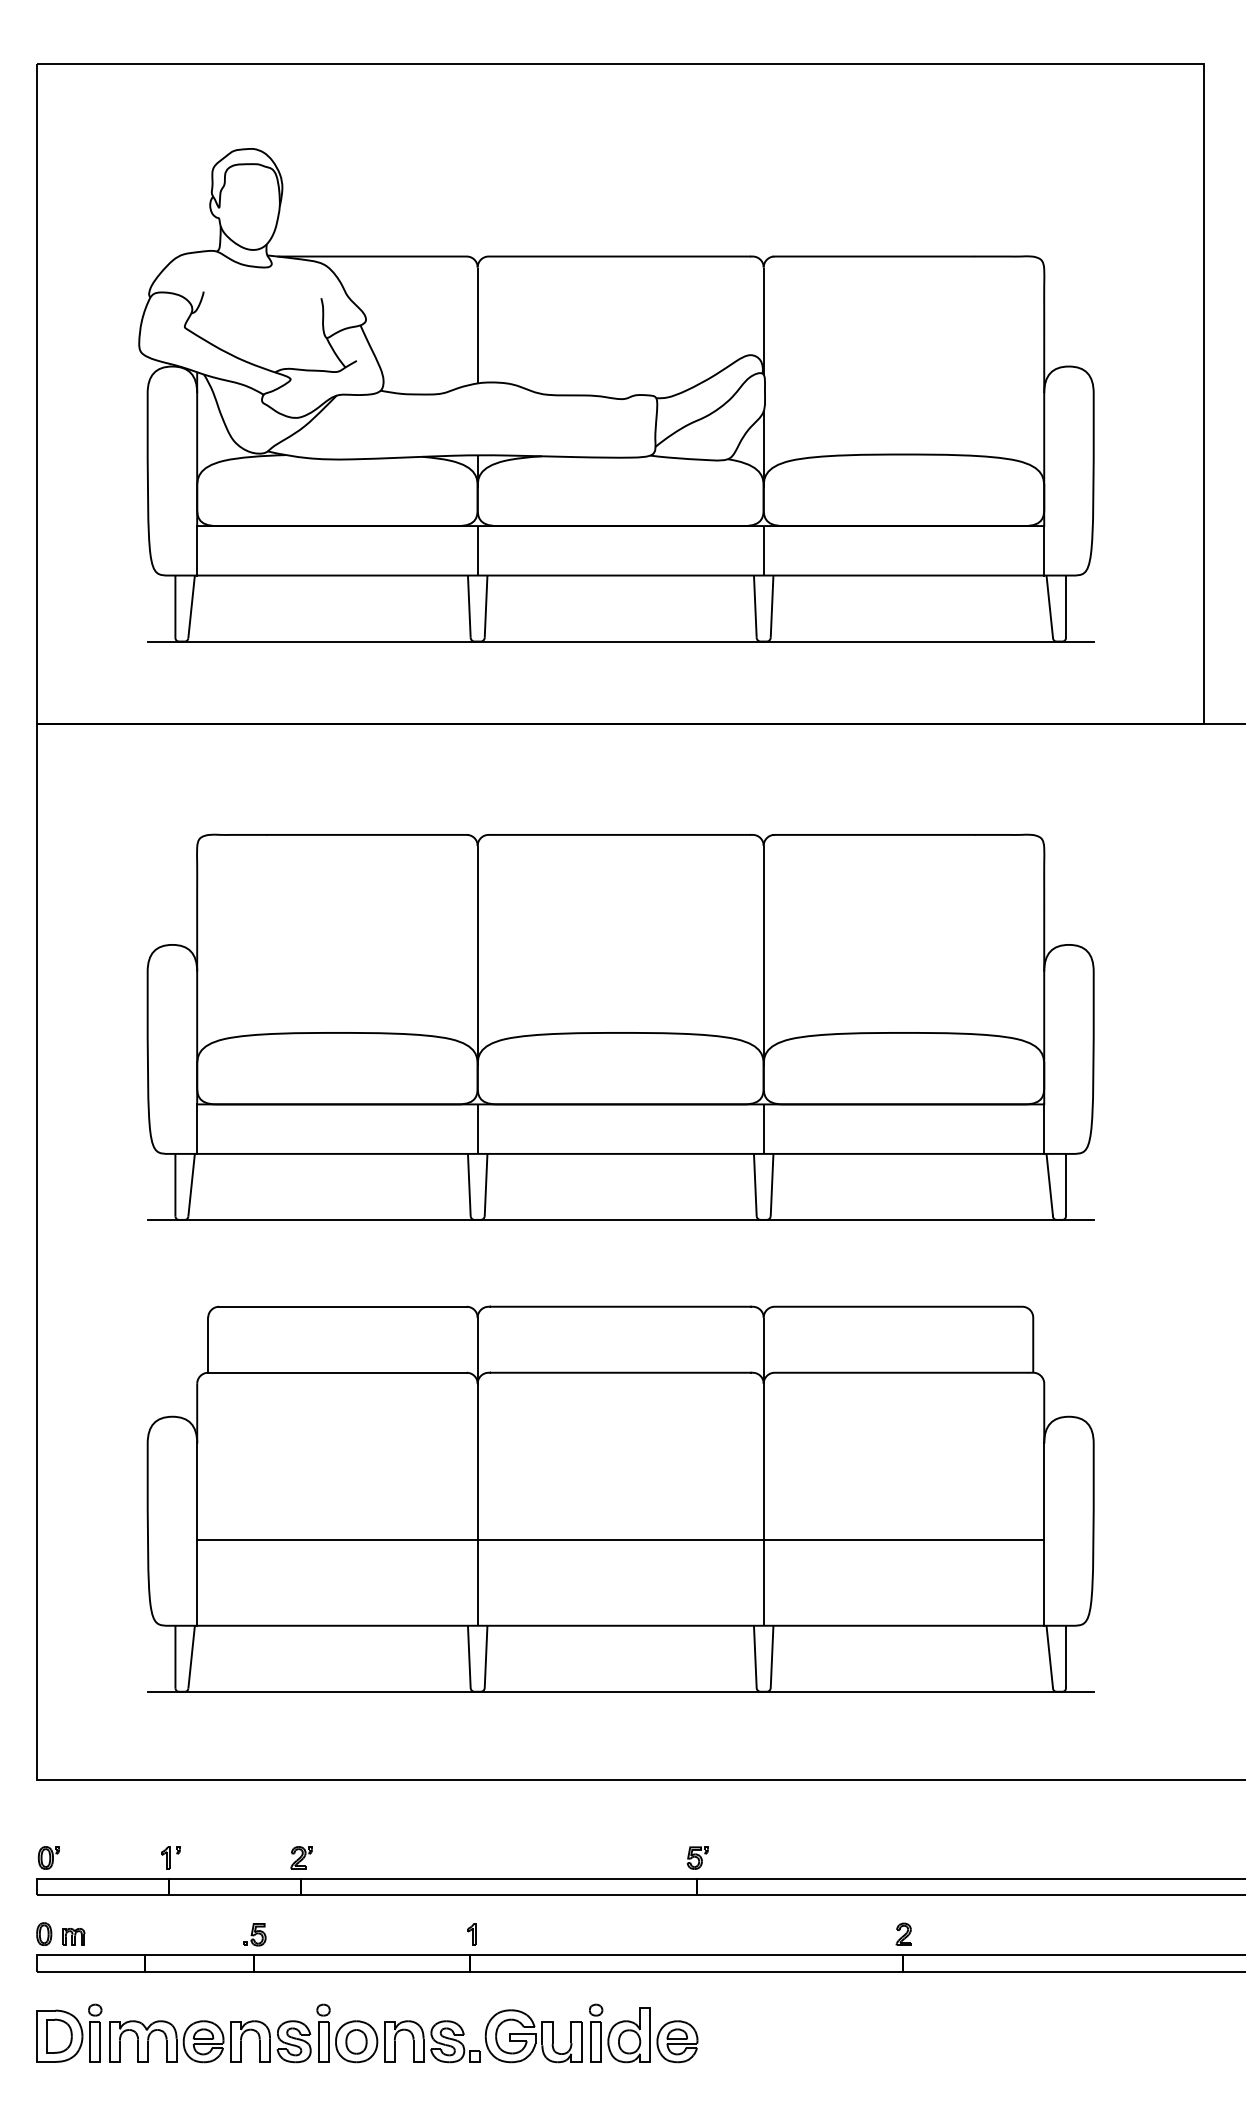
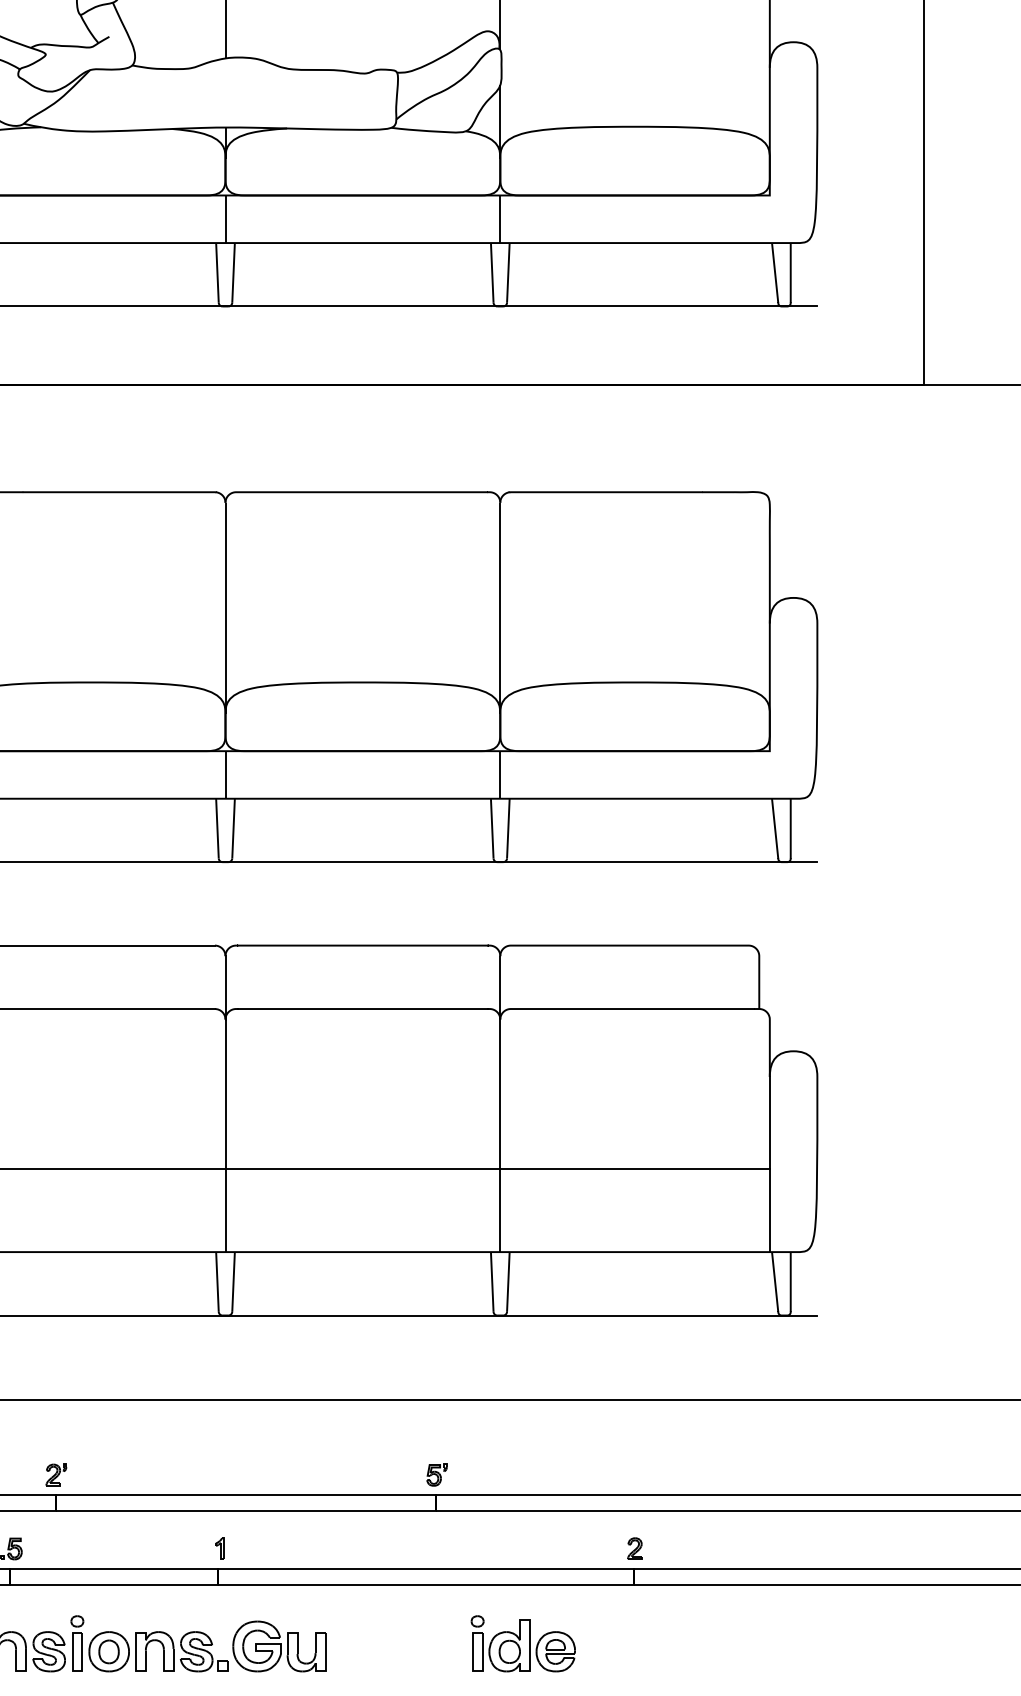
line: (1044, 550) -> (770, 218), removed
line: (1044, 1128) -> (770, 774), removed
part: (643, 2033) -> (523, 1643), moved

